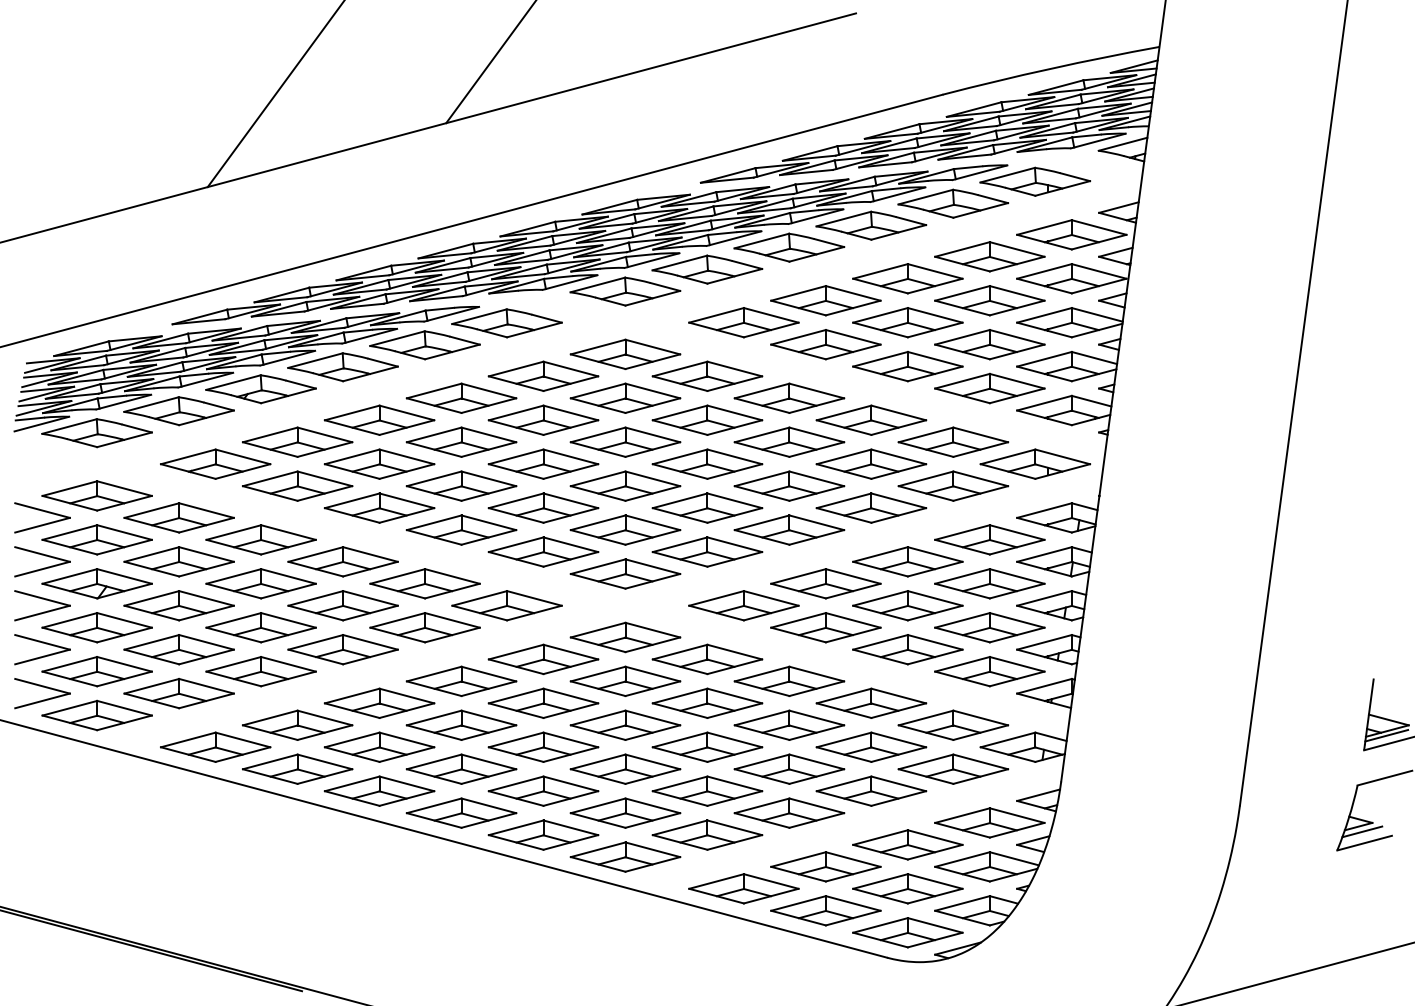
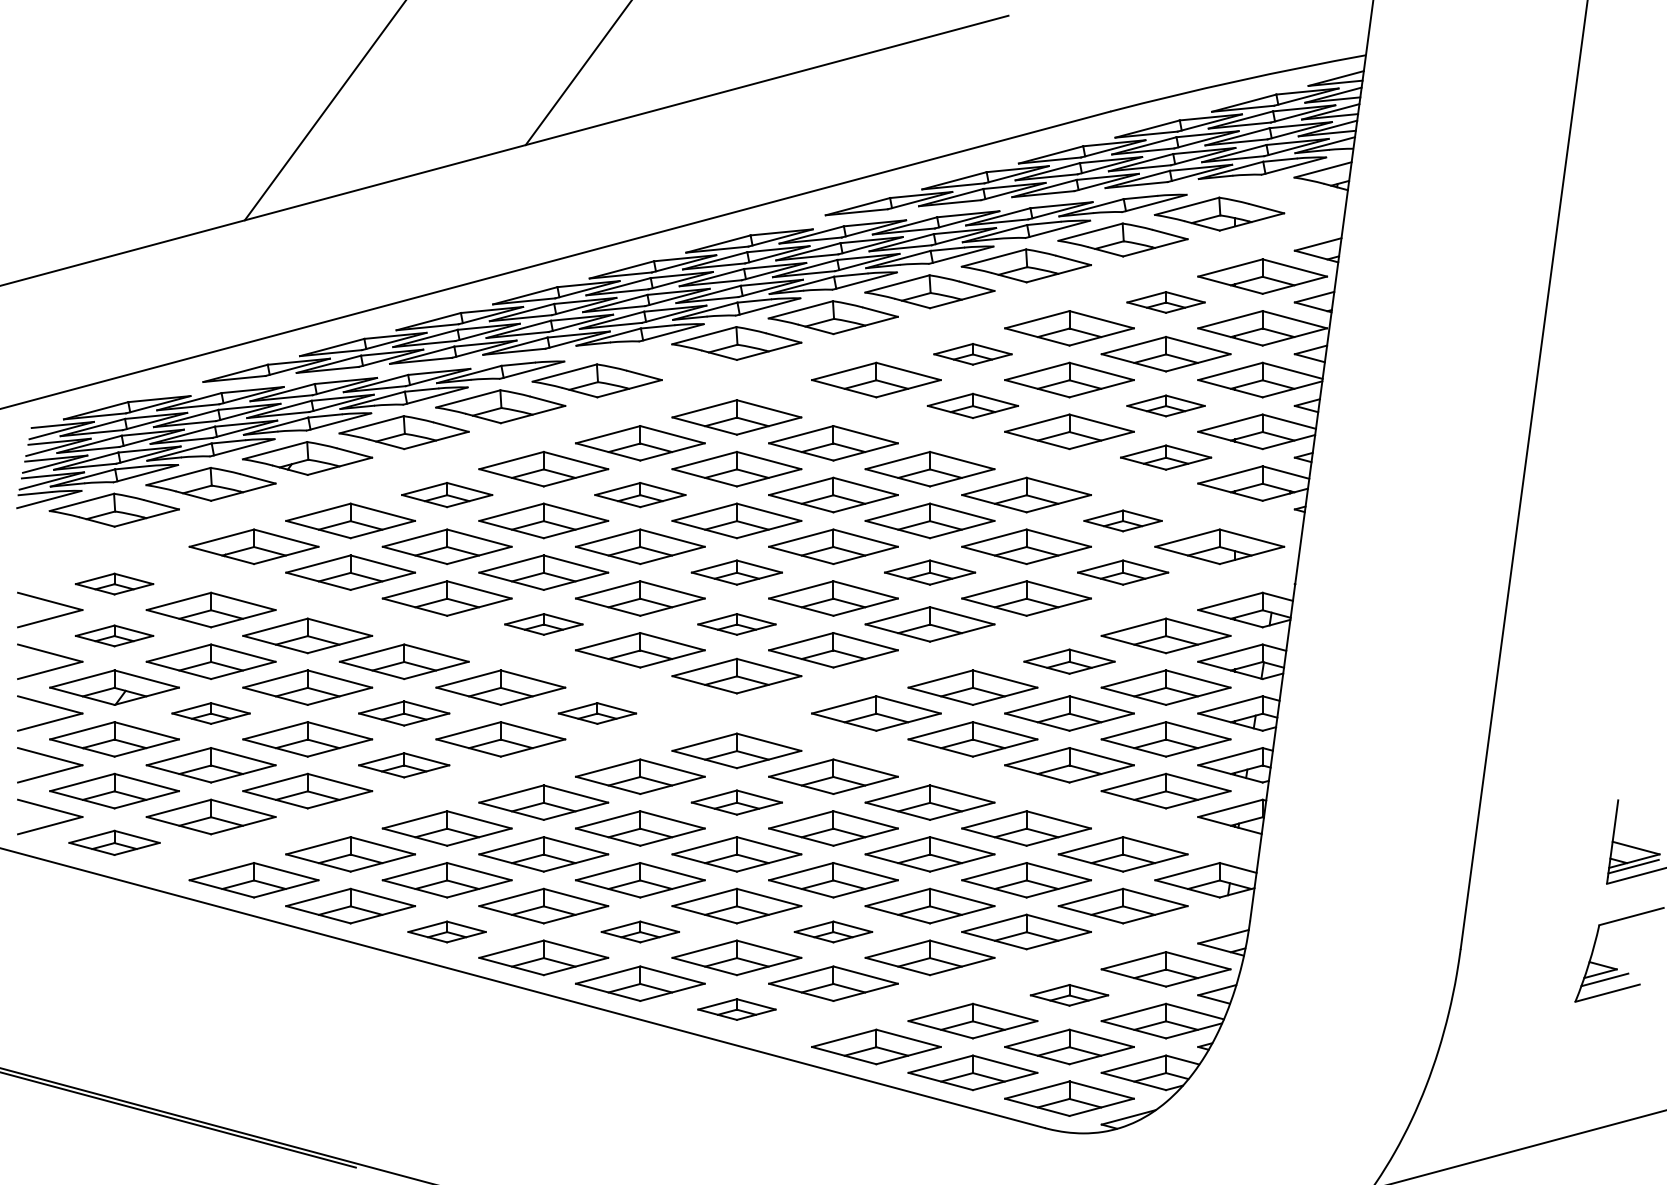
part: (989, 256) -> (1165, 302), size x0.6
part: (825, 300) -> (972, 354), size x0.6
part: (825, 344) -> (972, 405), size x0.7
part: (989, 344) -> (1165, 405), size x0.6
part: (989, 388) -> (1165, 457), size x0.7
part: (378, 419) -> (446, 494), size x0.7
part: (543, 419) -> (640, 494), size x0.7
part: (952, 441) -> (1122, 520), size x0.6
part: (625, 486) -> (736, 572), size x0.7
part: (788, 486) -> (929, 572), size x0.7
part: (952, 486) -> (1122, 572), size x0.7
part: (97, 495) -> (114, 583), size x0.6
part: (461, 530) -> (543, 624), size x0.6
part: (625, 530) -> (736, 624), size x0.6
part: (97, 539) -> (114, 635), size x0.6
part: (907, 561) -> (1069, 661), size x0.7
part: (178, 605) -> (210, 713), size x0.6
part: (342, 605) -> (403, 713), size x0.7
part: (507, 605) -> (597, 713), size x0.6
part: (342, 649) -> (403, 765), size x0.7
part: (625, 681) -> (736, 802), size x0.7
part: (97, 715) -> (114, 842), size x0.7
part: (378, 790) -> (446, 931), size x0.6
part: (543, 790) -> (640, 931), size x0.6
part: (707, 790) -> (833, 931), size x0.6
part: (907, 845) -> (1069, 995), size x0.6
part: (625, 856) -> (736, 1009), size x0.6

